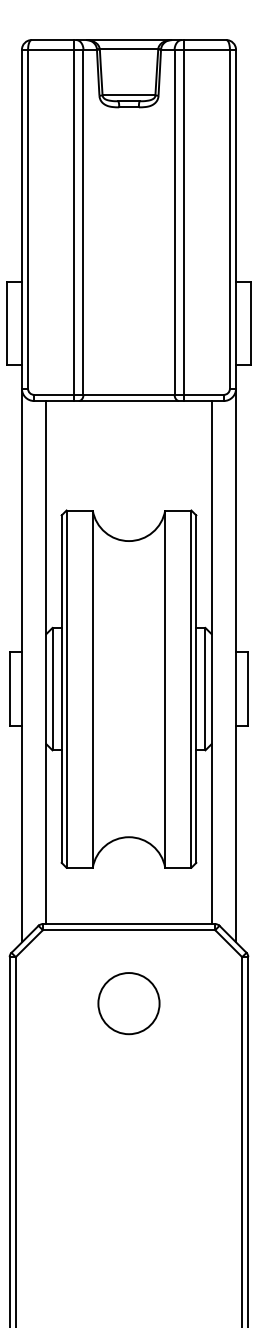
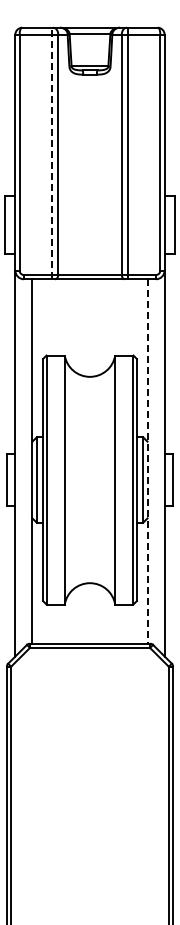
line: (73, 220) -> (51, 153), solid -> dashed
line: (211, 662) -> (147, 461), solid -> dashed
circle: (128, 1002) -> (89, 698), removed

